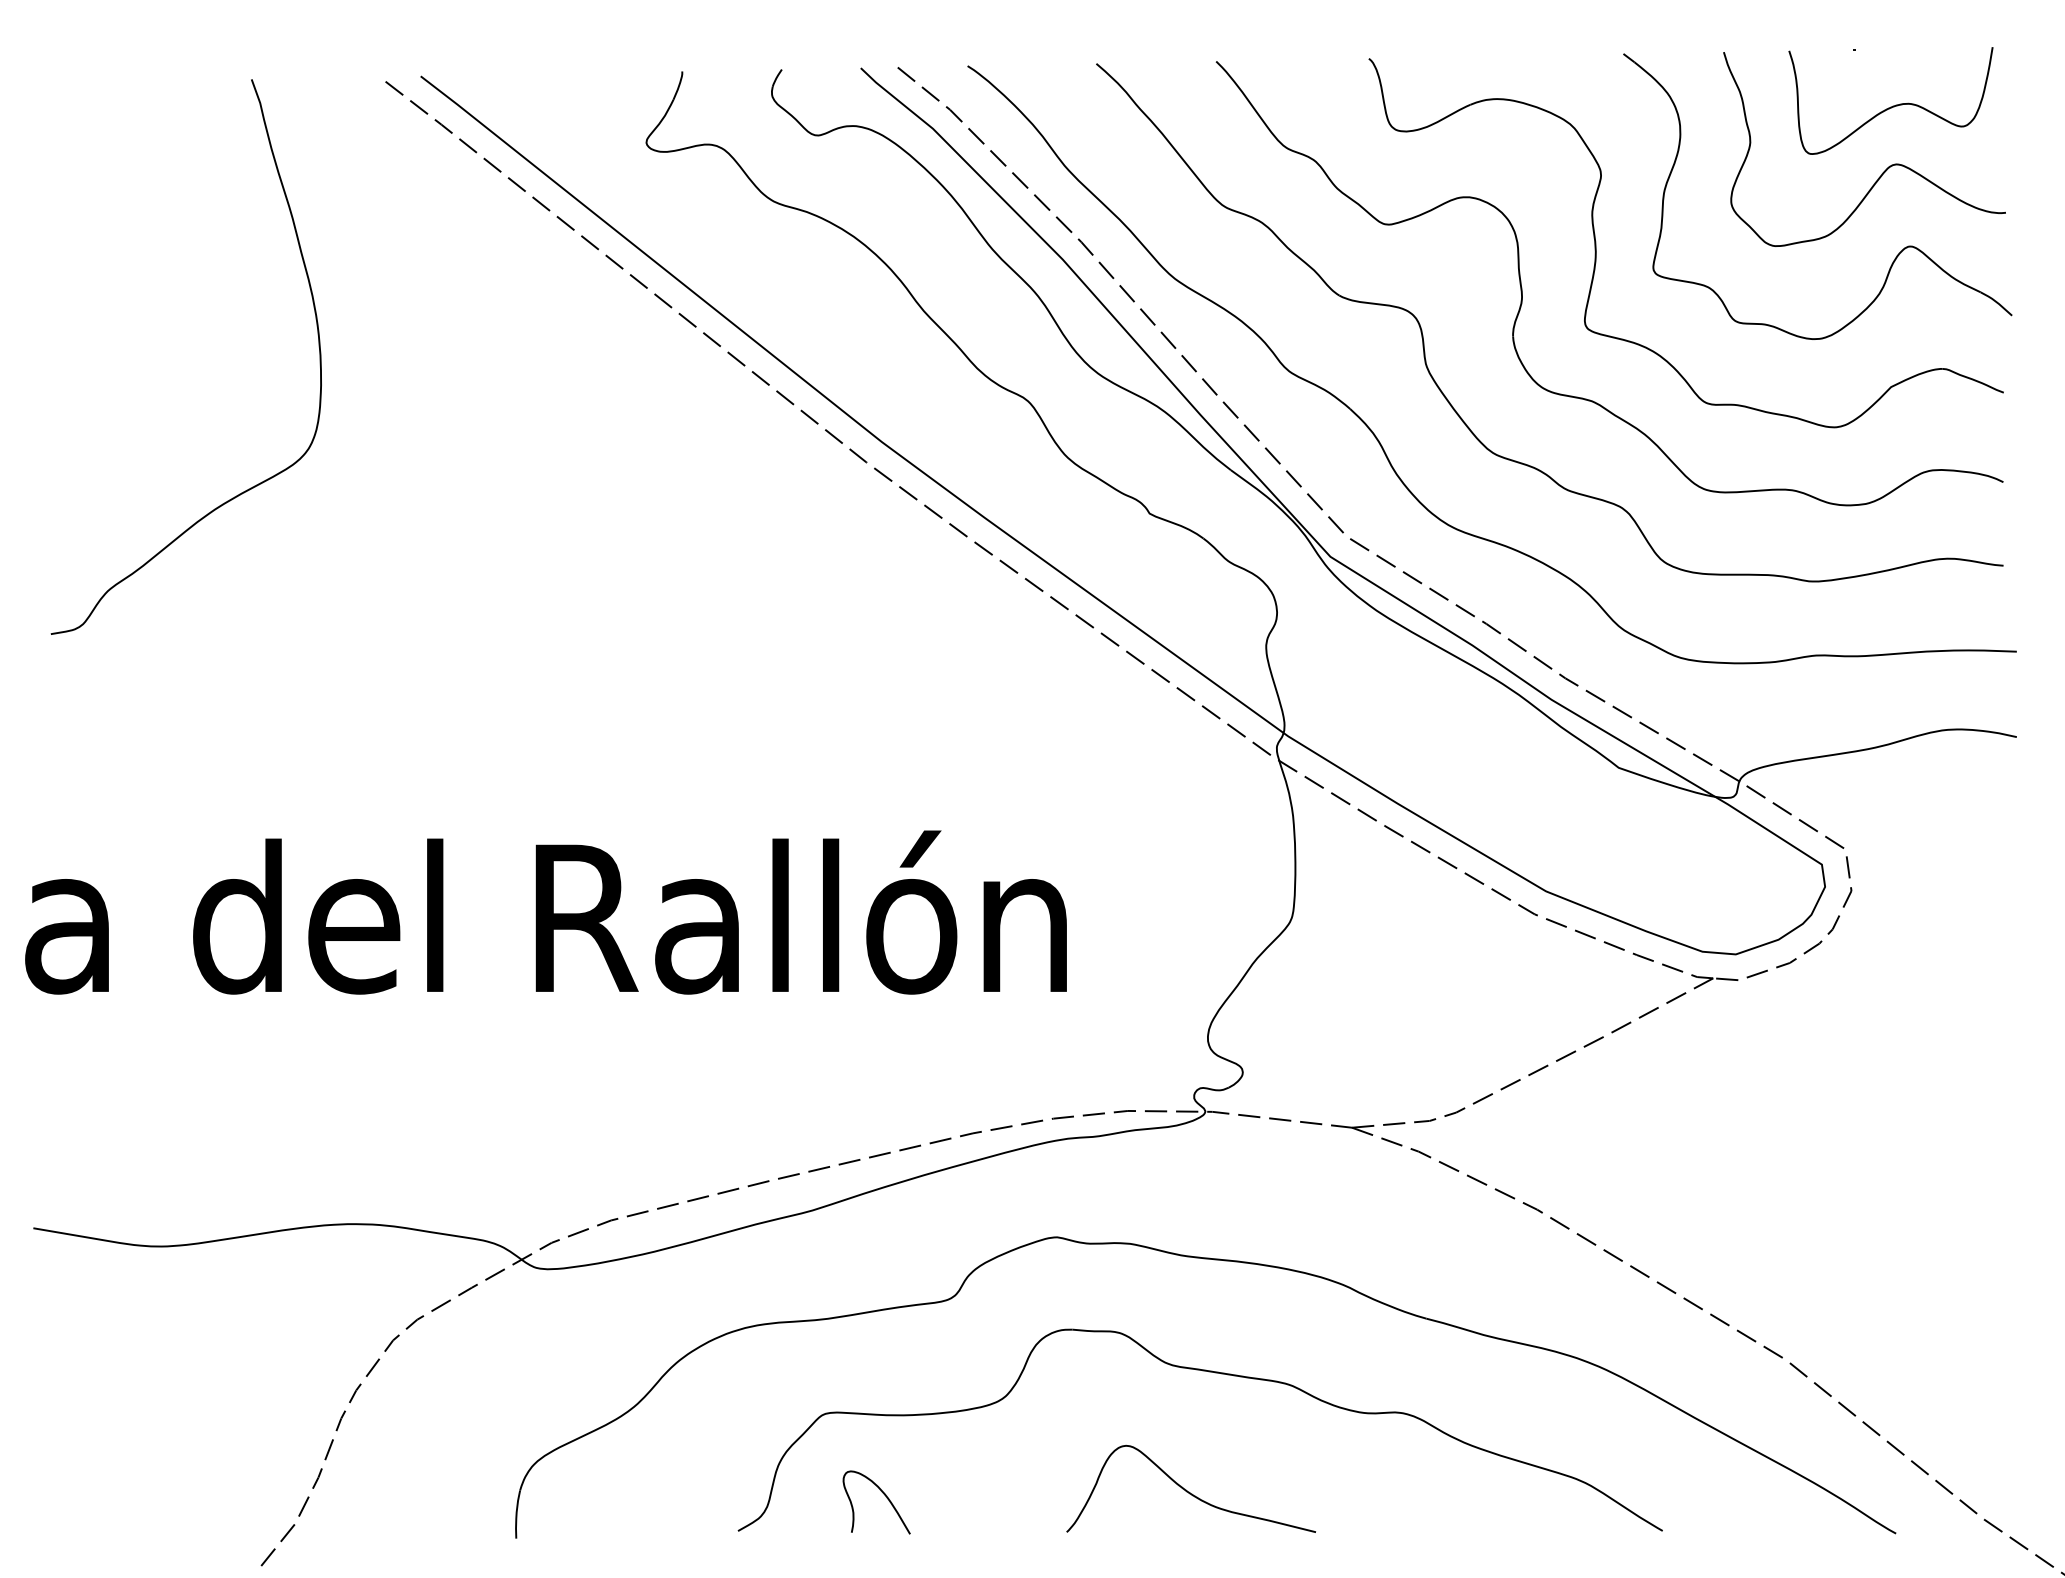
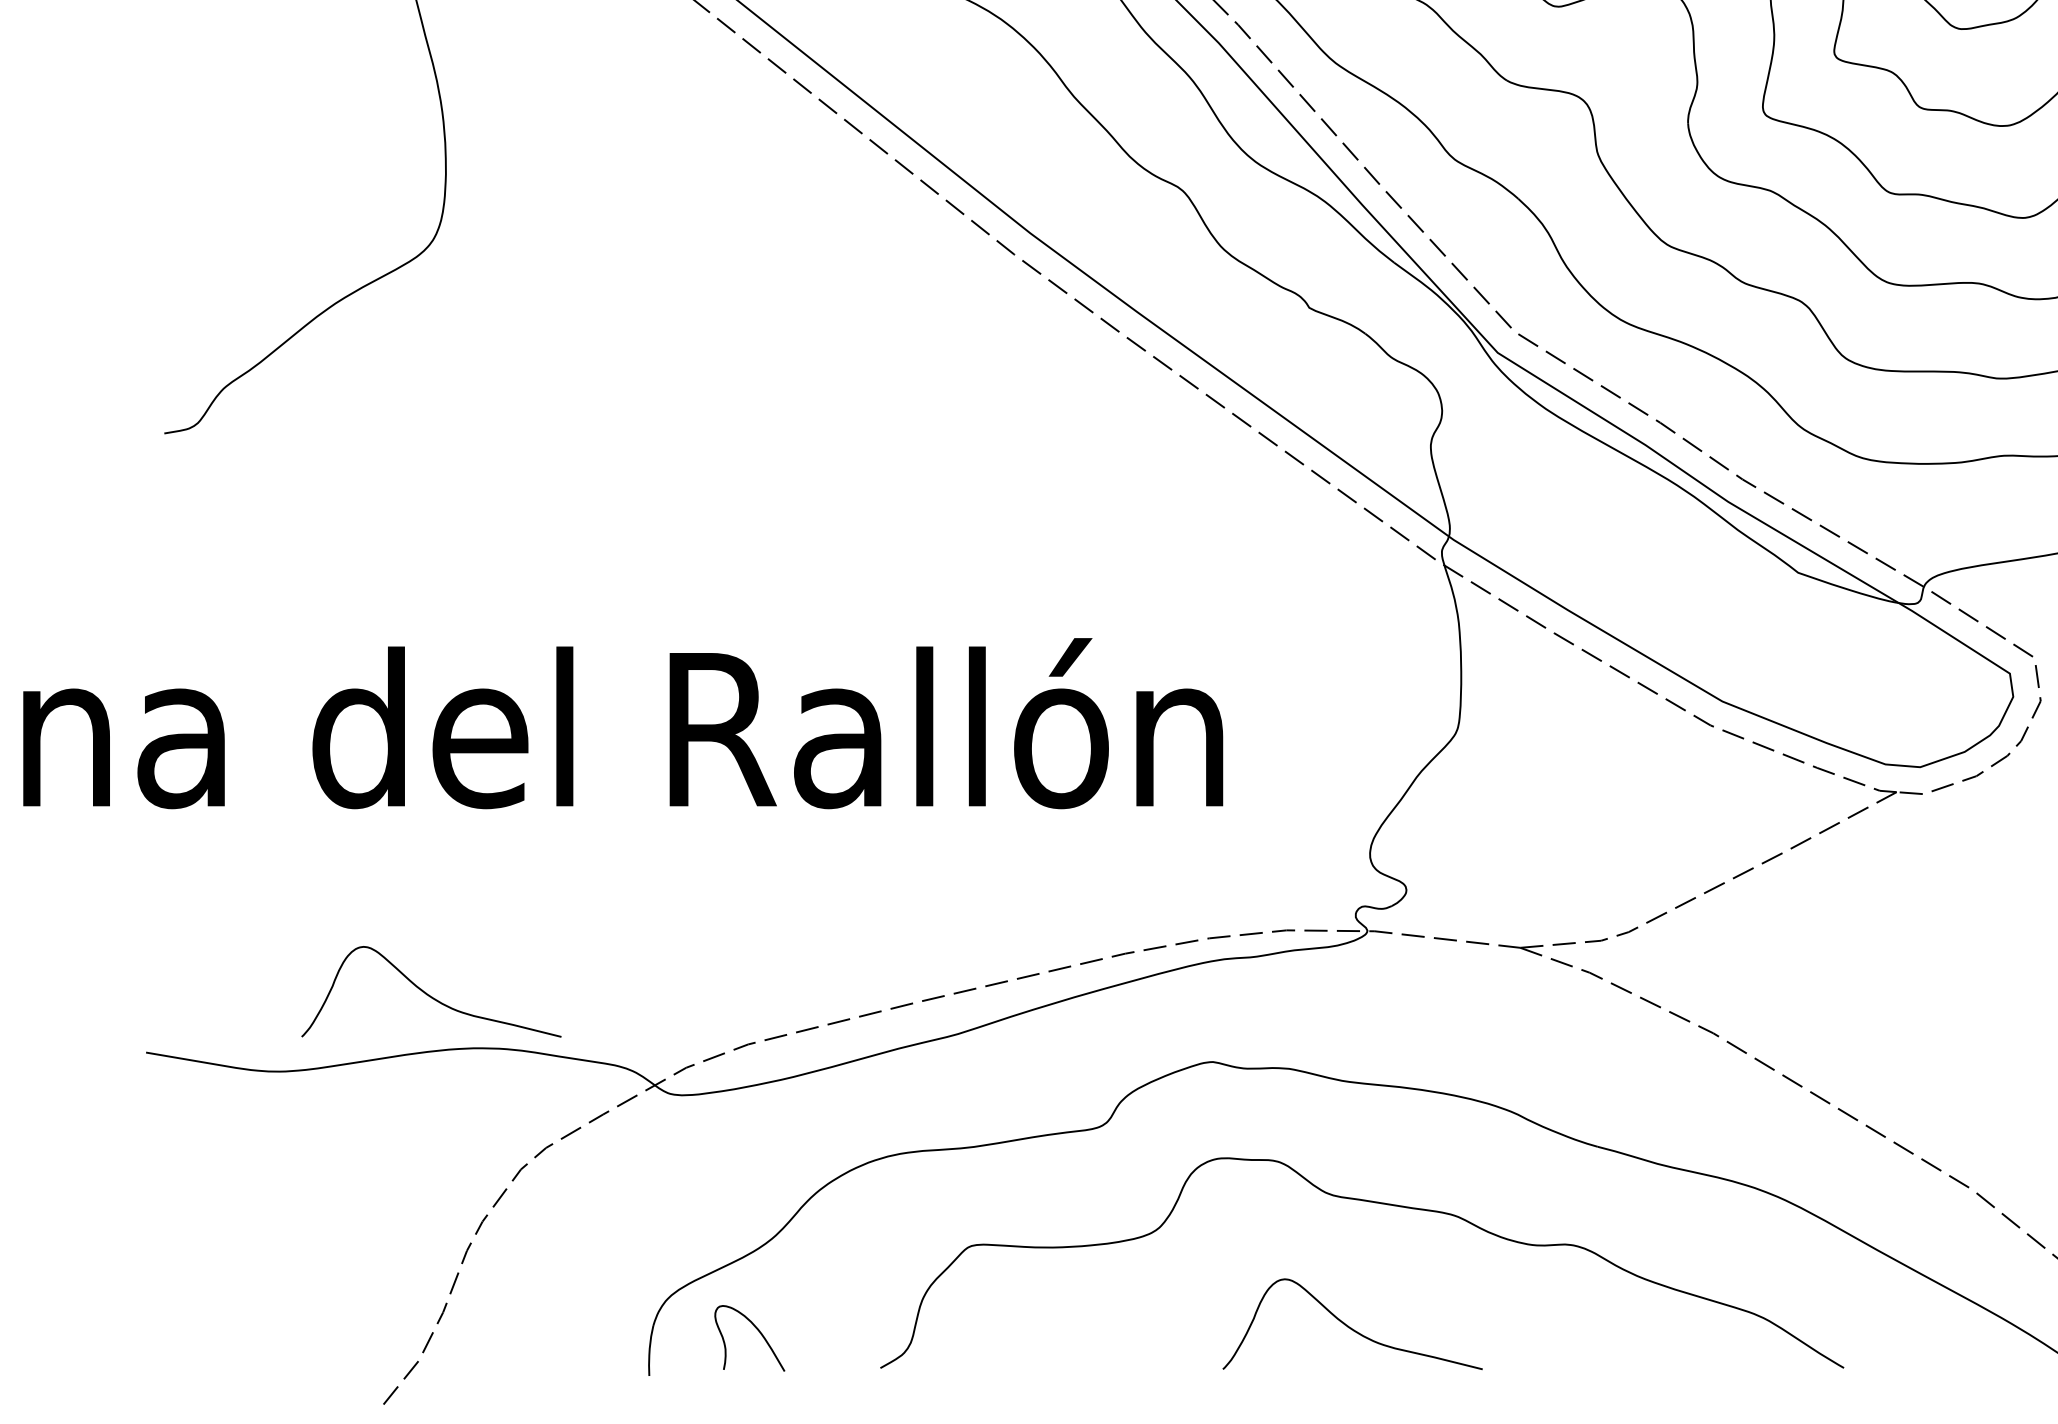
curve: (305, 1172) -> (429, 994), added
curve: (883, 1494) -> (756, 1330), moved

